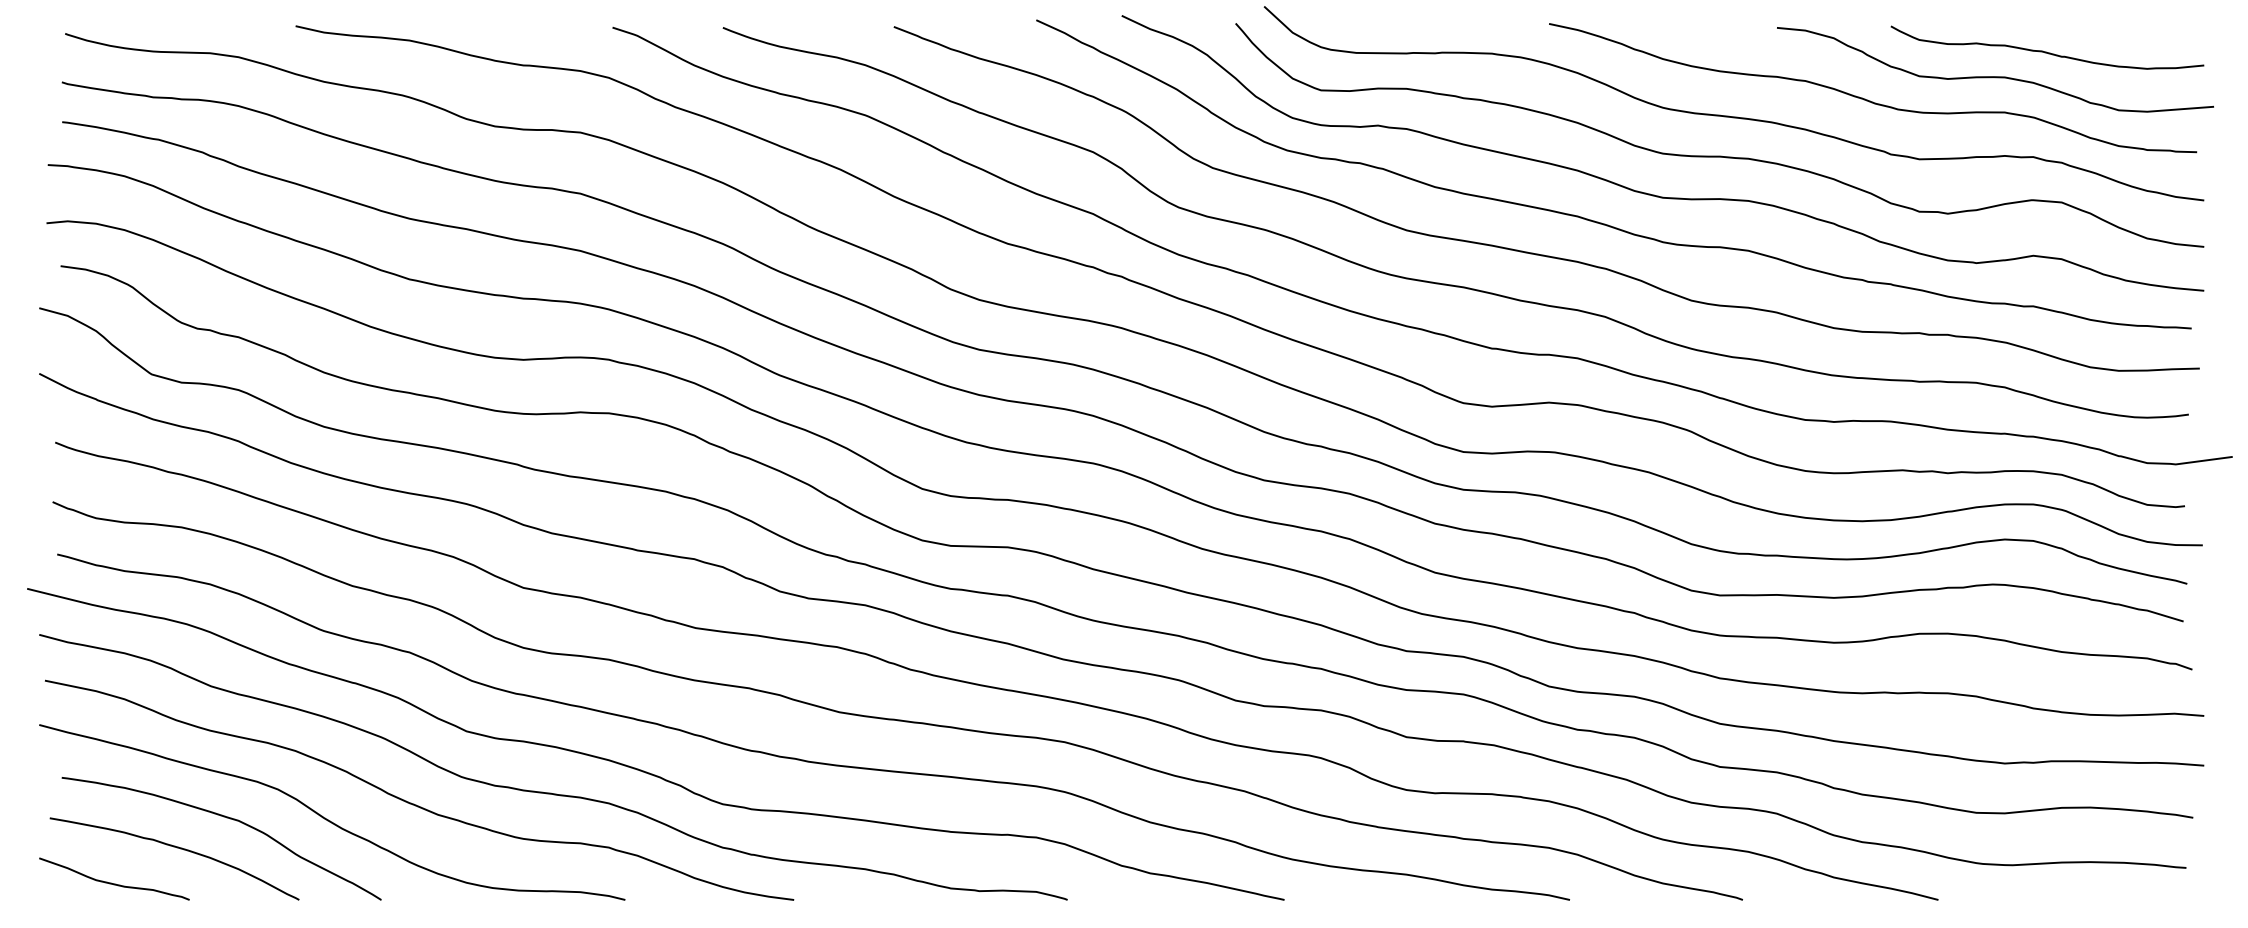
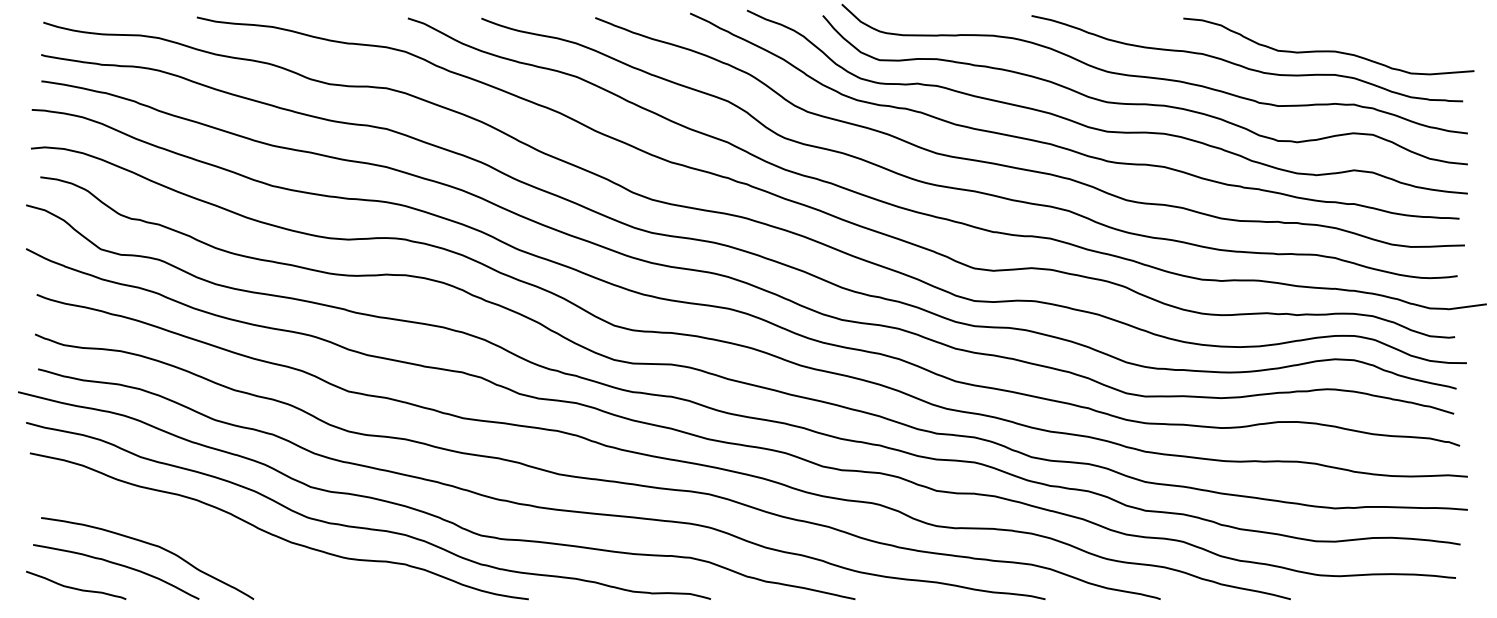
curve: (2044, 50) -> (1361, 33), removed
curve: (329, 819) -> (219, 545), removed

